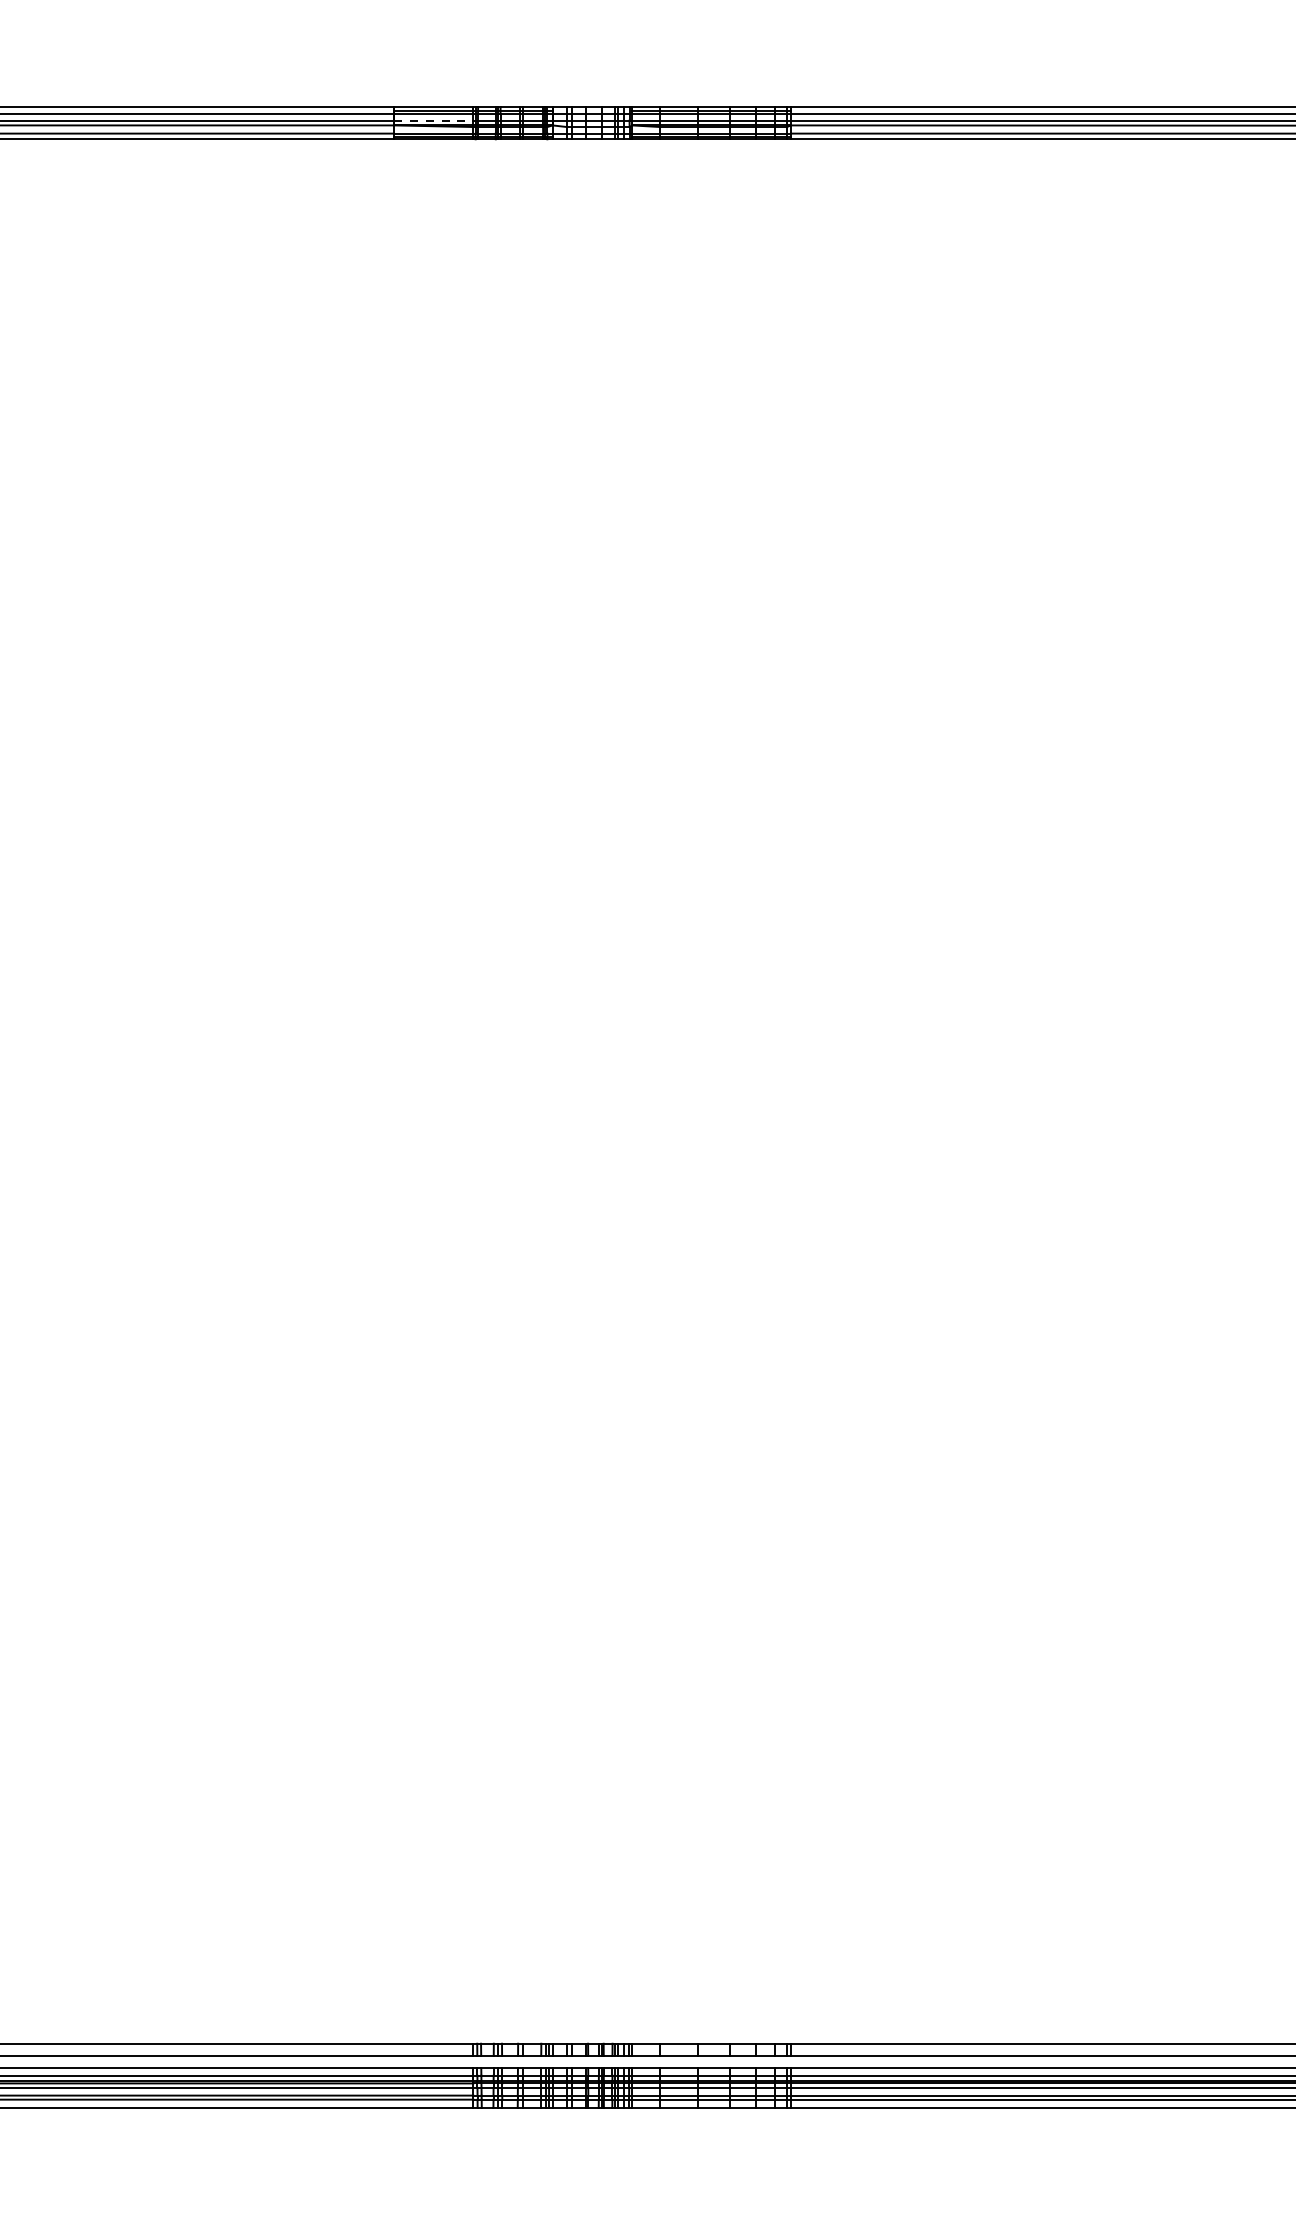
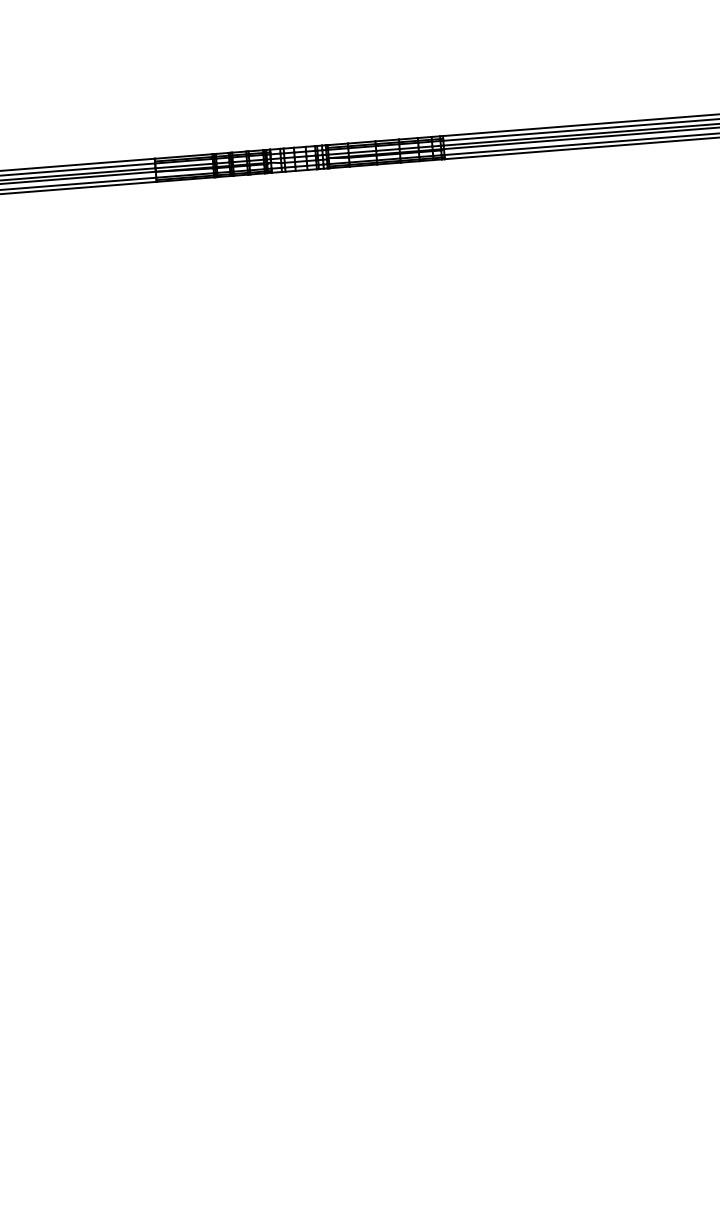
line: (433, 120) -> (184, 165), dashed -> solid

